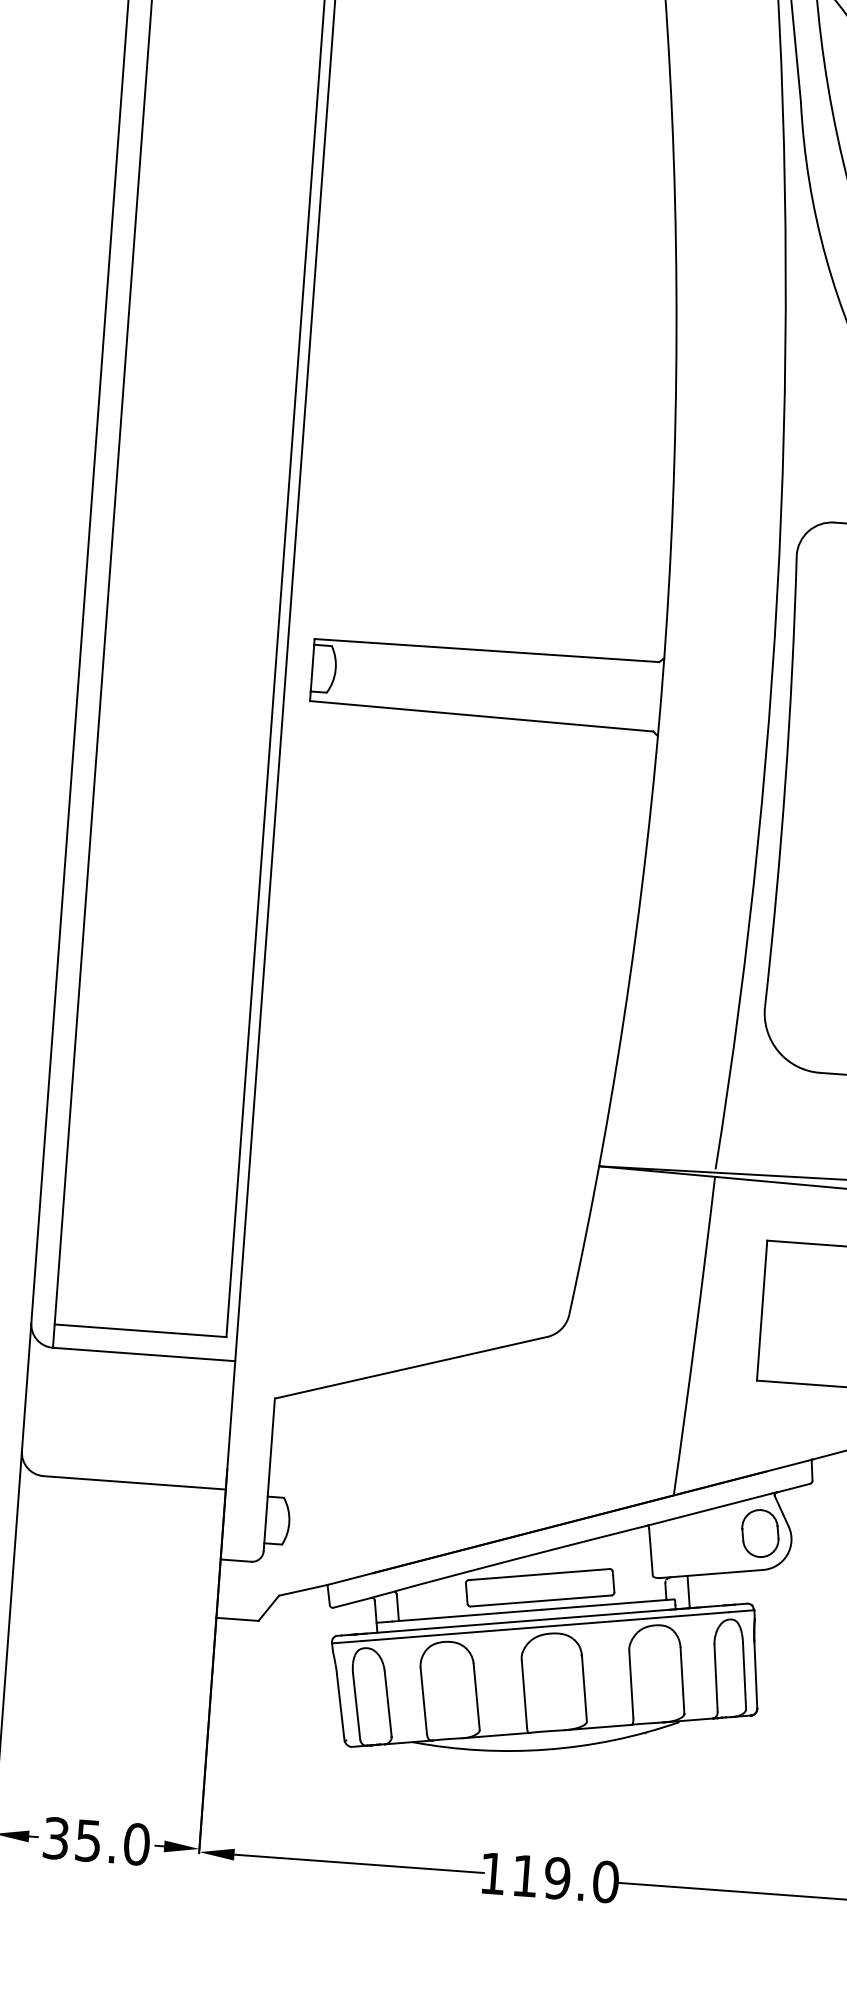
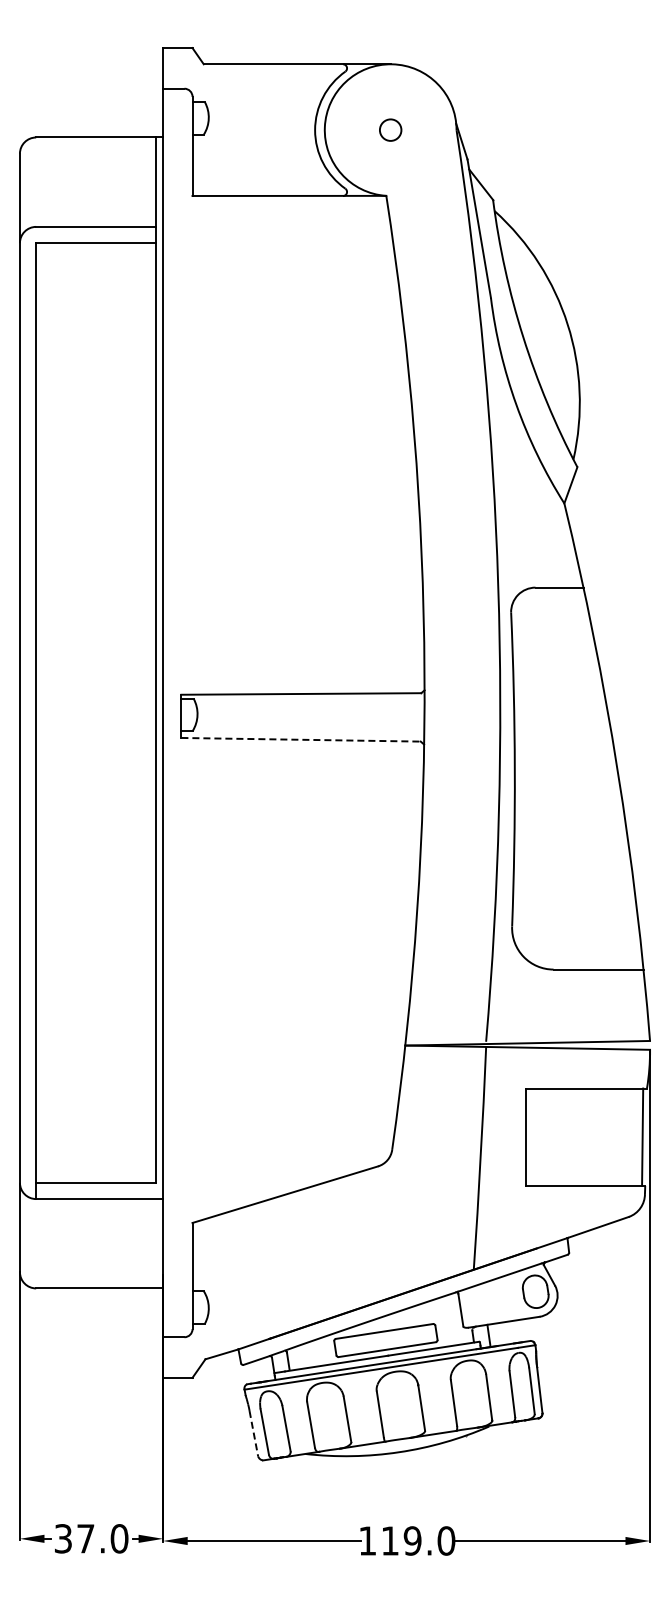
line: (482, 715) -> (301, 739), solid -> dashed
line: (340, 1708) -> (253, 1434), solid -> dashed
text: (87, 1840) -> (85, 1538), 35.0 -> 37.0

